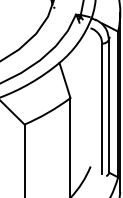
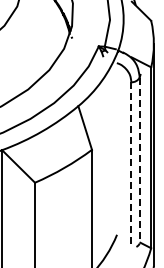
line: (108, 106) -> (139, 160), solid -> dashed
line: (102, 109) -> (131, 163), solid -> dashed

